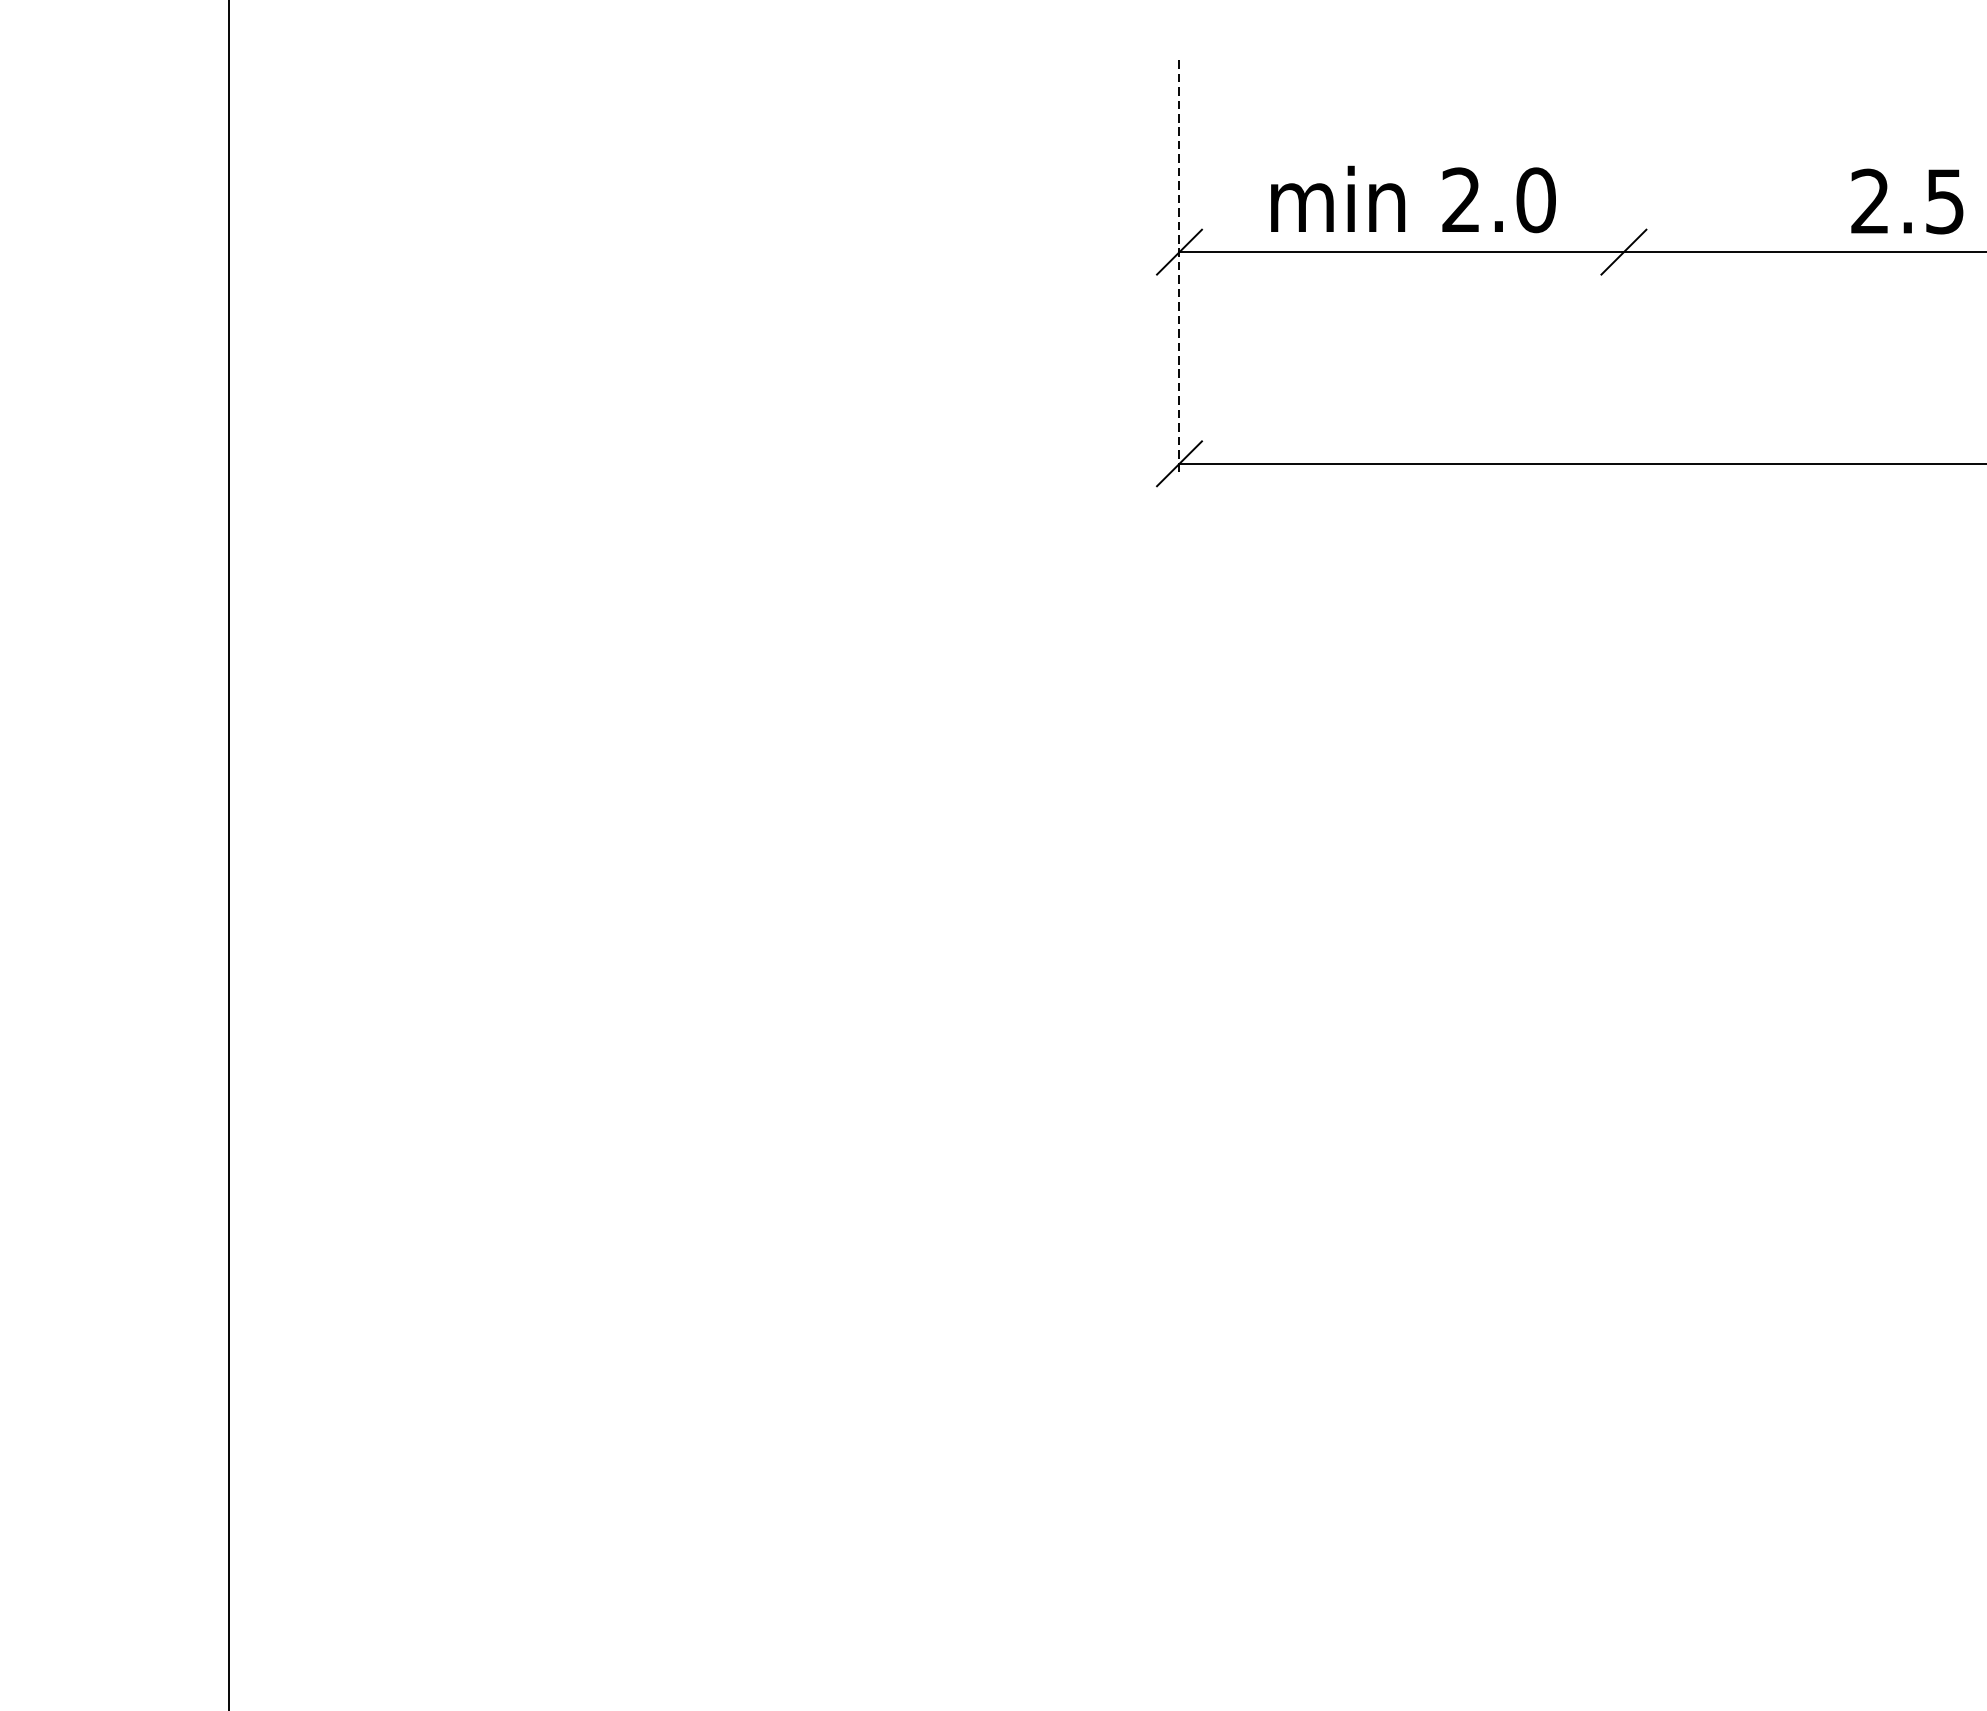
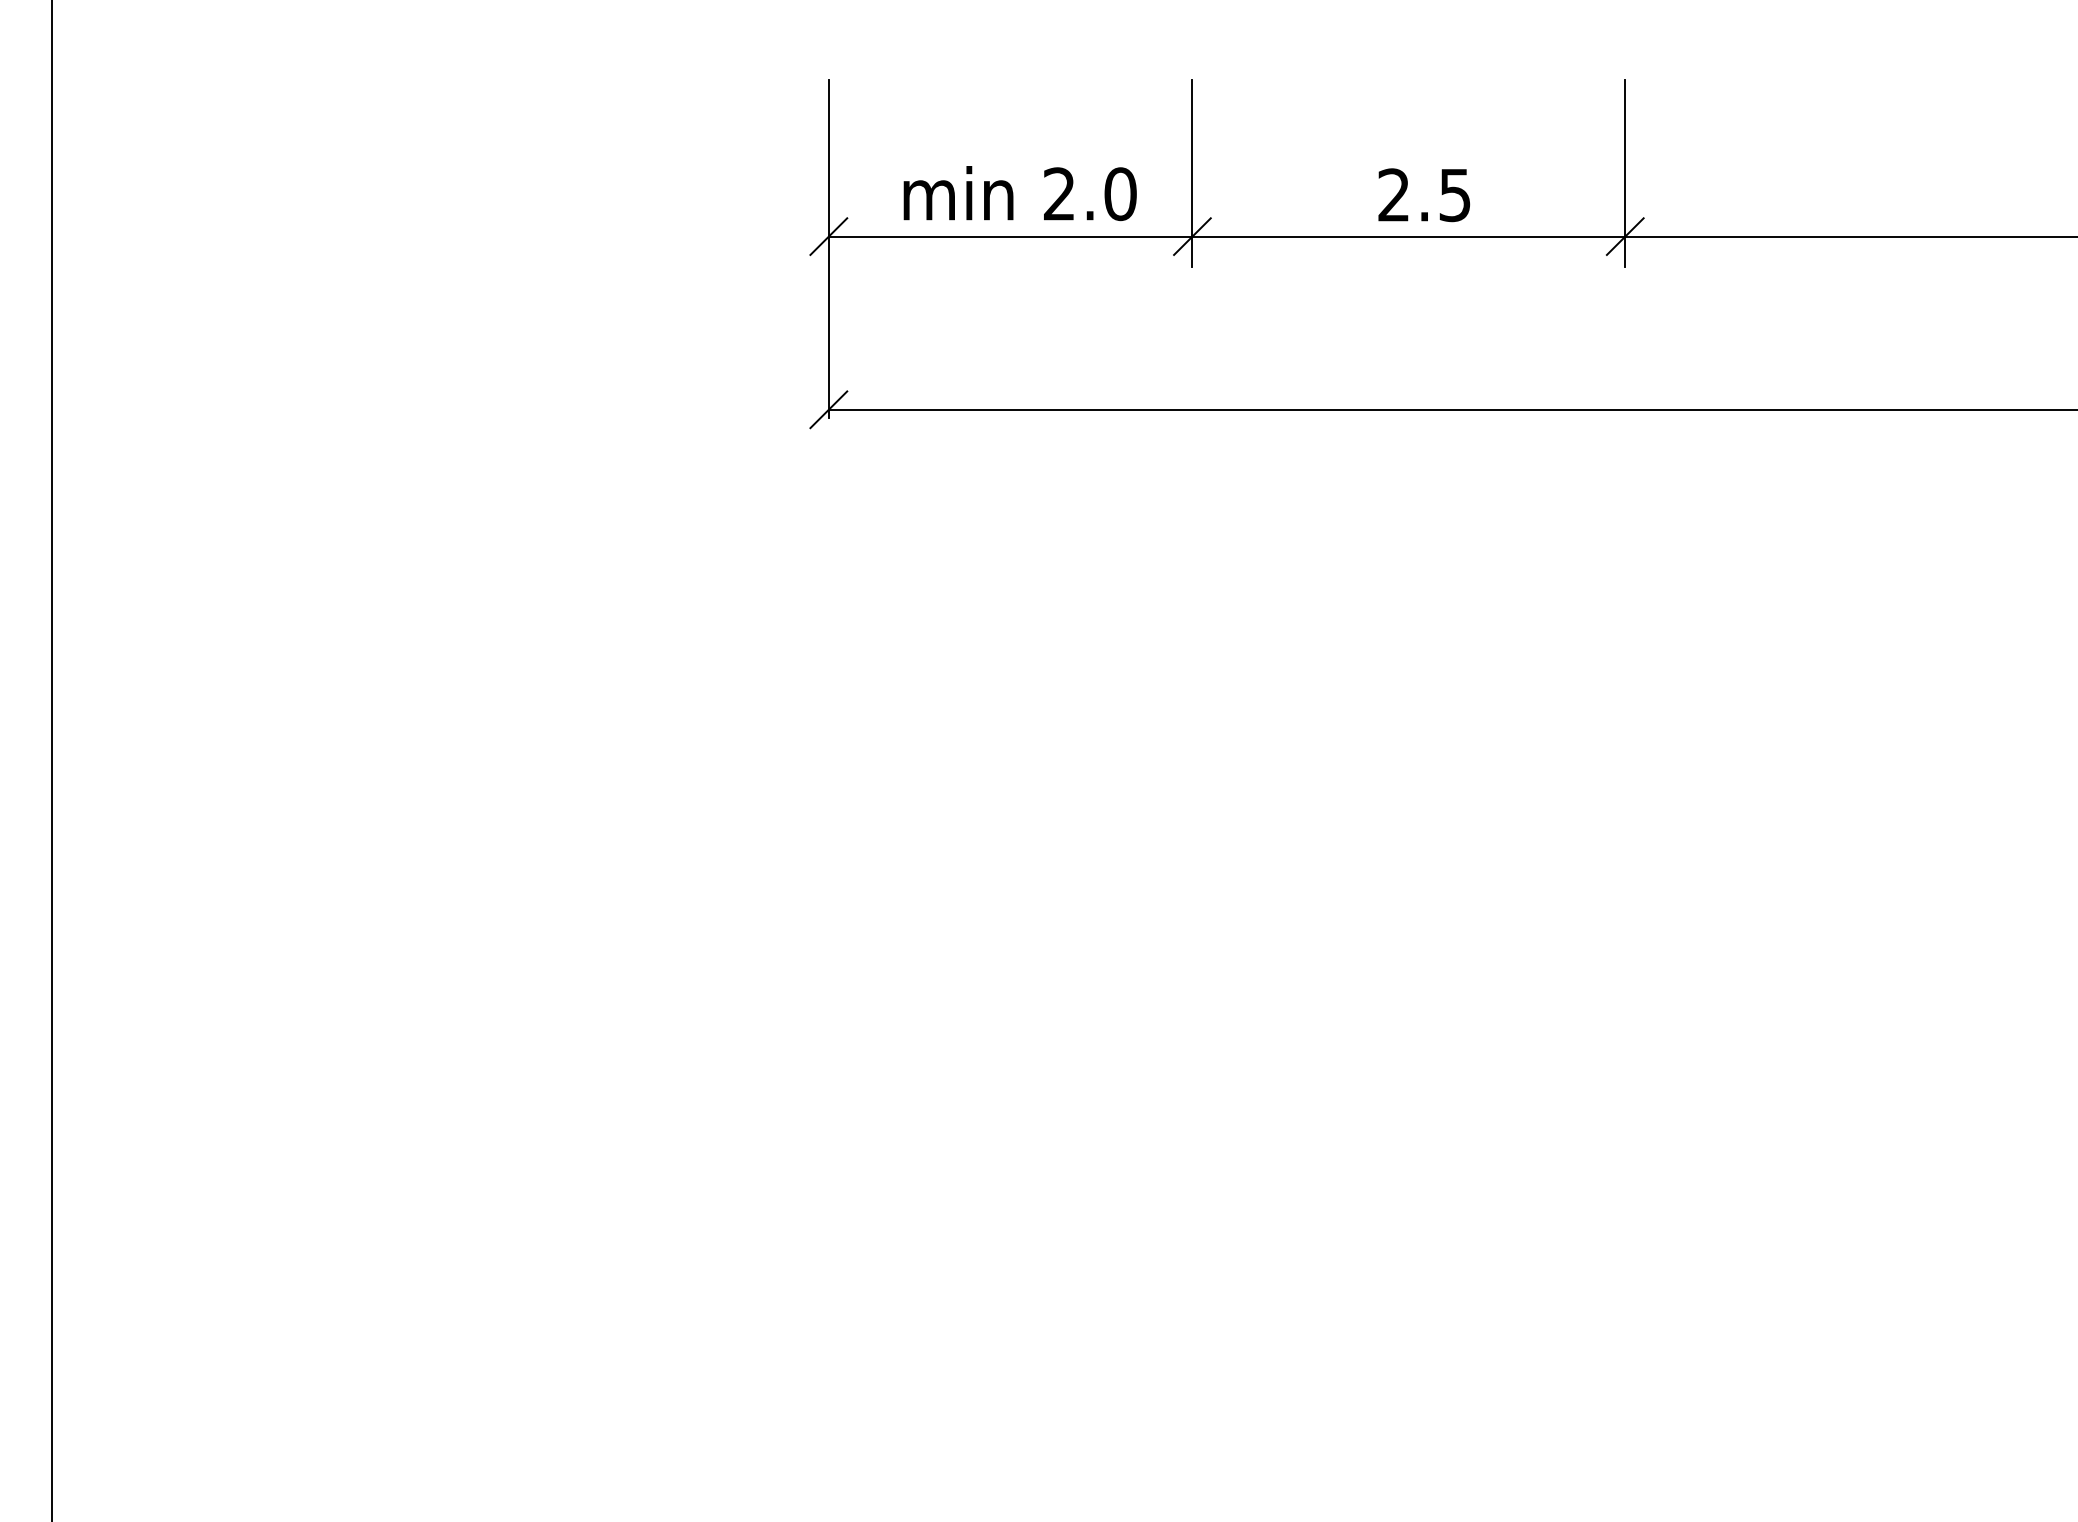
line: (1624, 173) -> (1192, 172), added
line: (1179, 267) -> (828, 249), dashed -> solid

